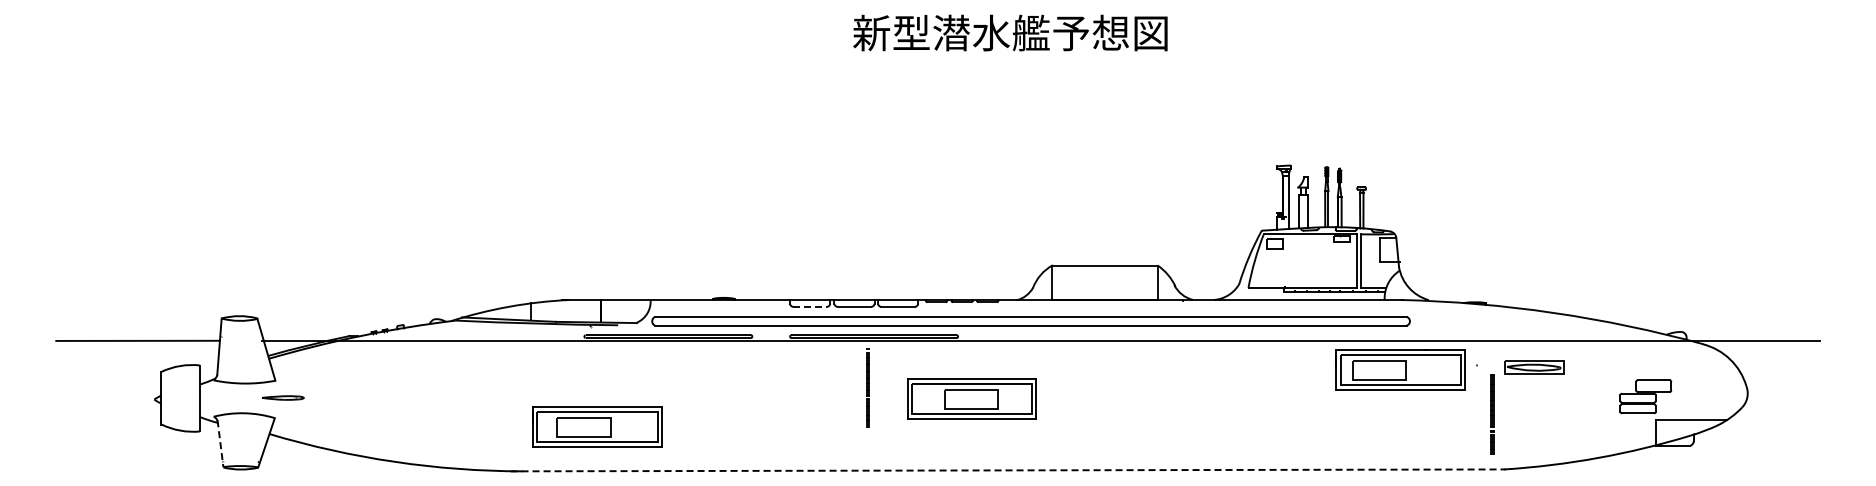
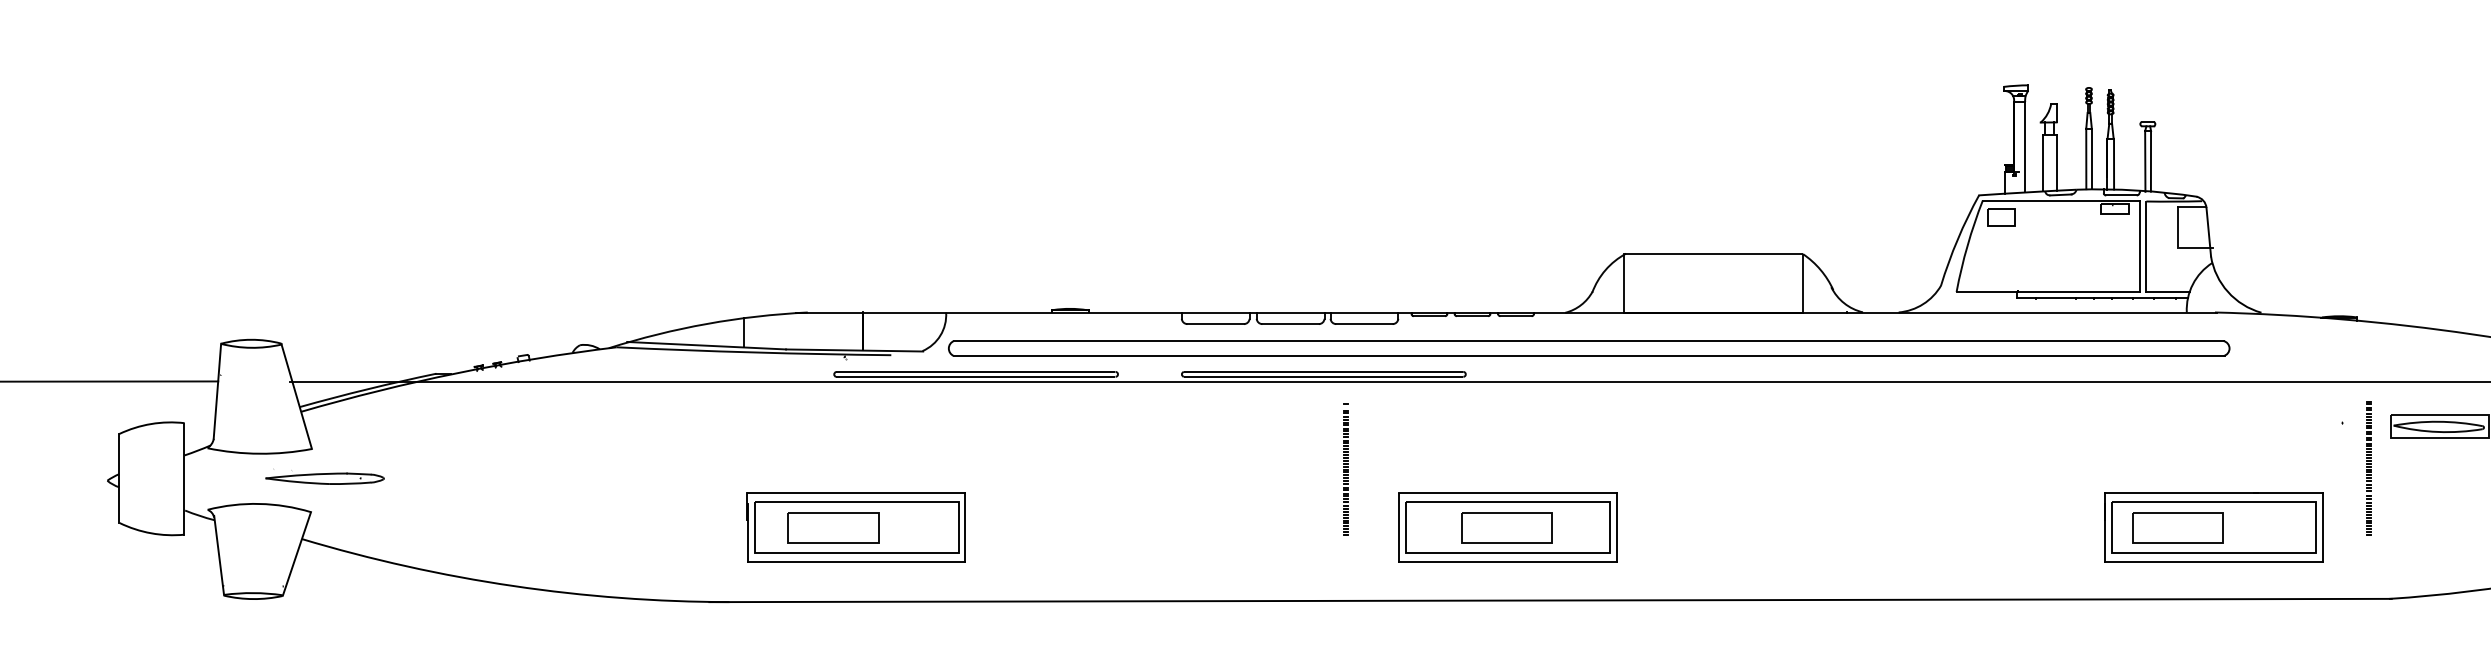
line: (810, 306) -> (1216, 323), dashed -> solid
part: (1400, 369) -> (2213, 526), moved
line: (867, 387) -> (1344, 468), moved
part: (282, 397) -> (323, 477), size x1.67
part: (971, 398) -> (1507, 526), moved
line: (1492, 414) -> (2369, 468), moved
line: (220, 443) -> (219, 555), dashed -> solid
line: (1008, 470) -> (1551, 600), dashed -> solid

